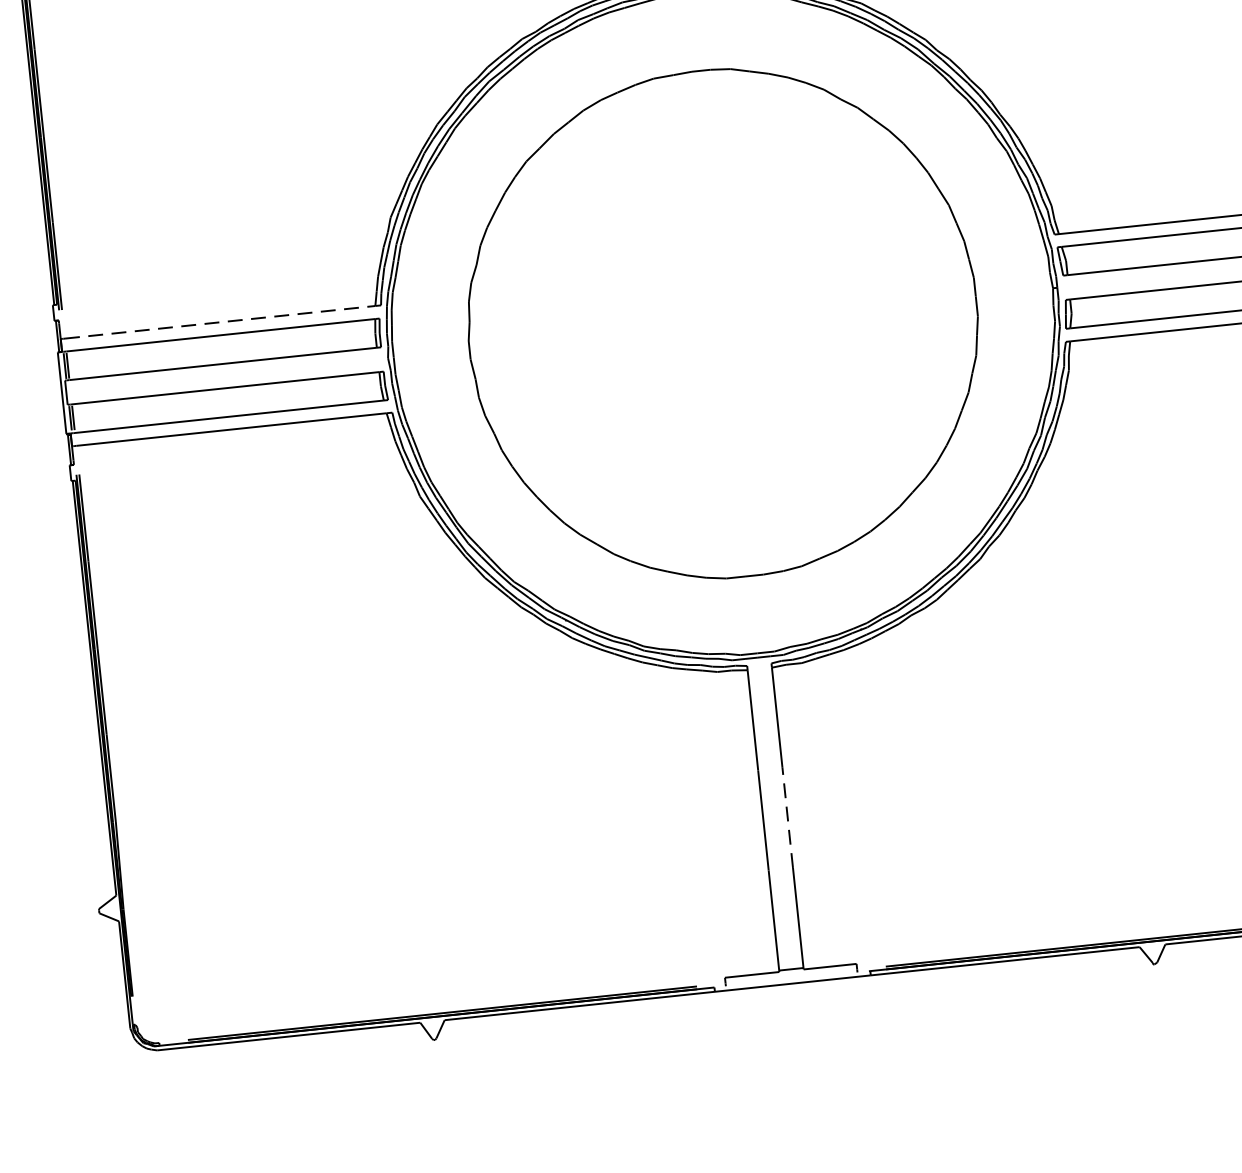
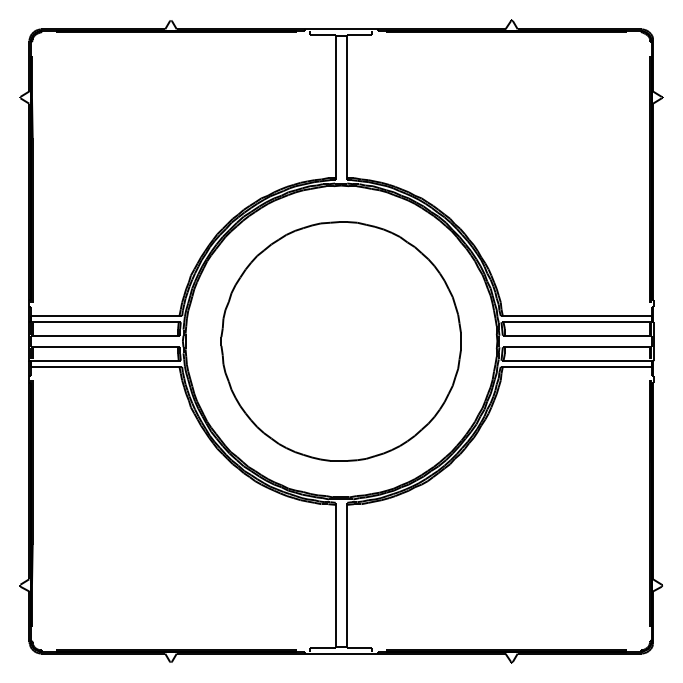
line: (221, 322) -> (106, 316), dashed -> solid
line: (788, 816) -> (347, 575), dashed -> solid

